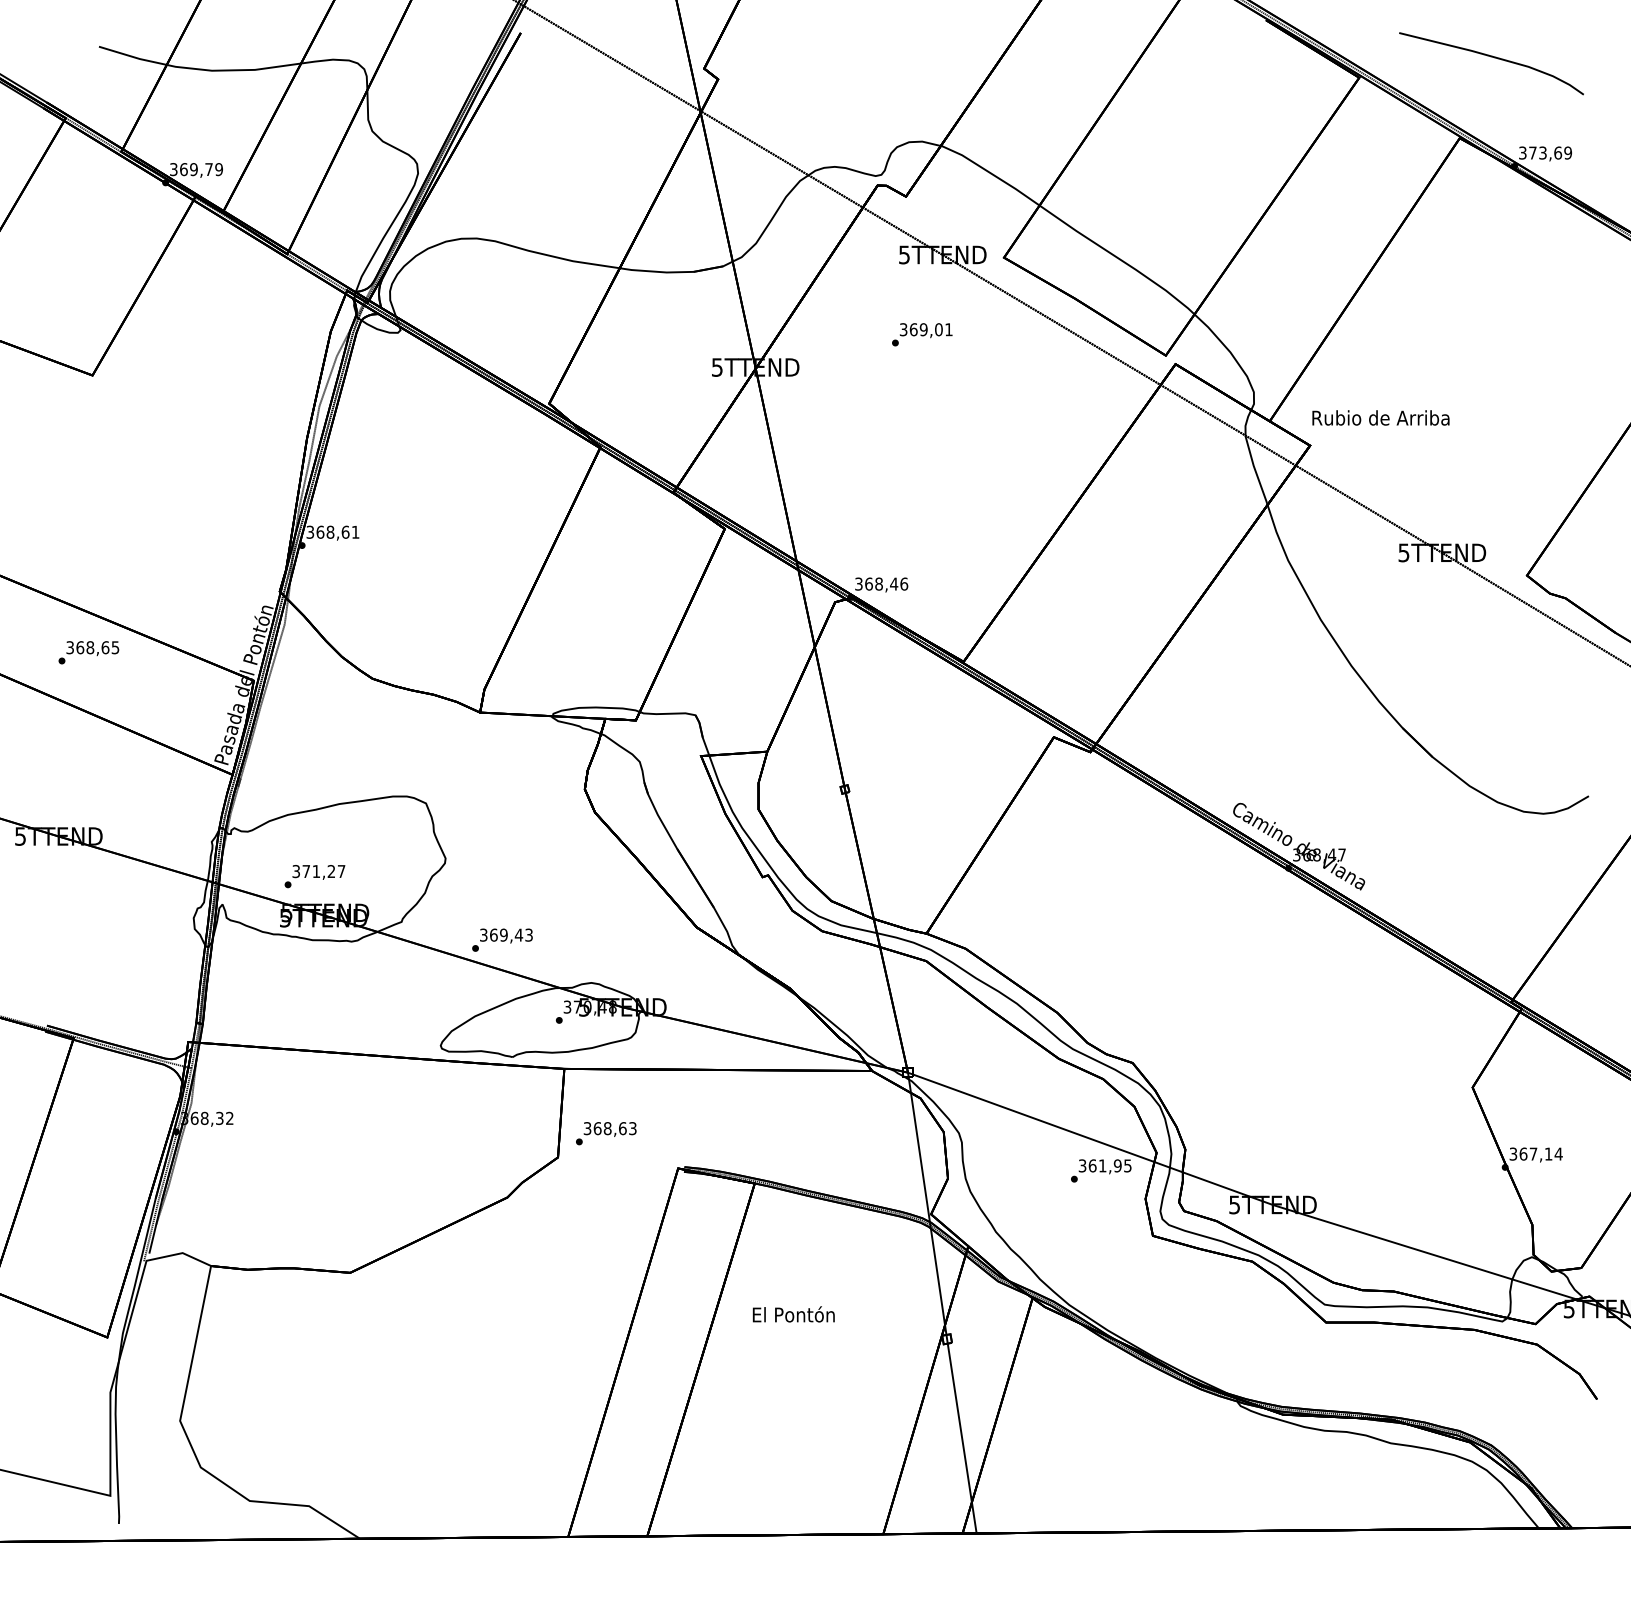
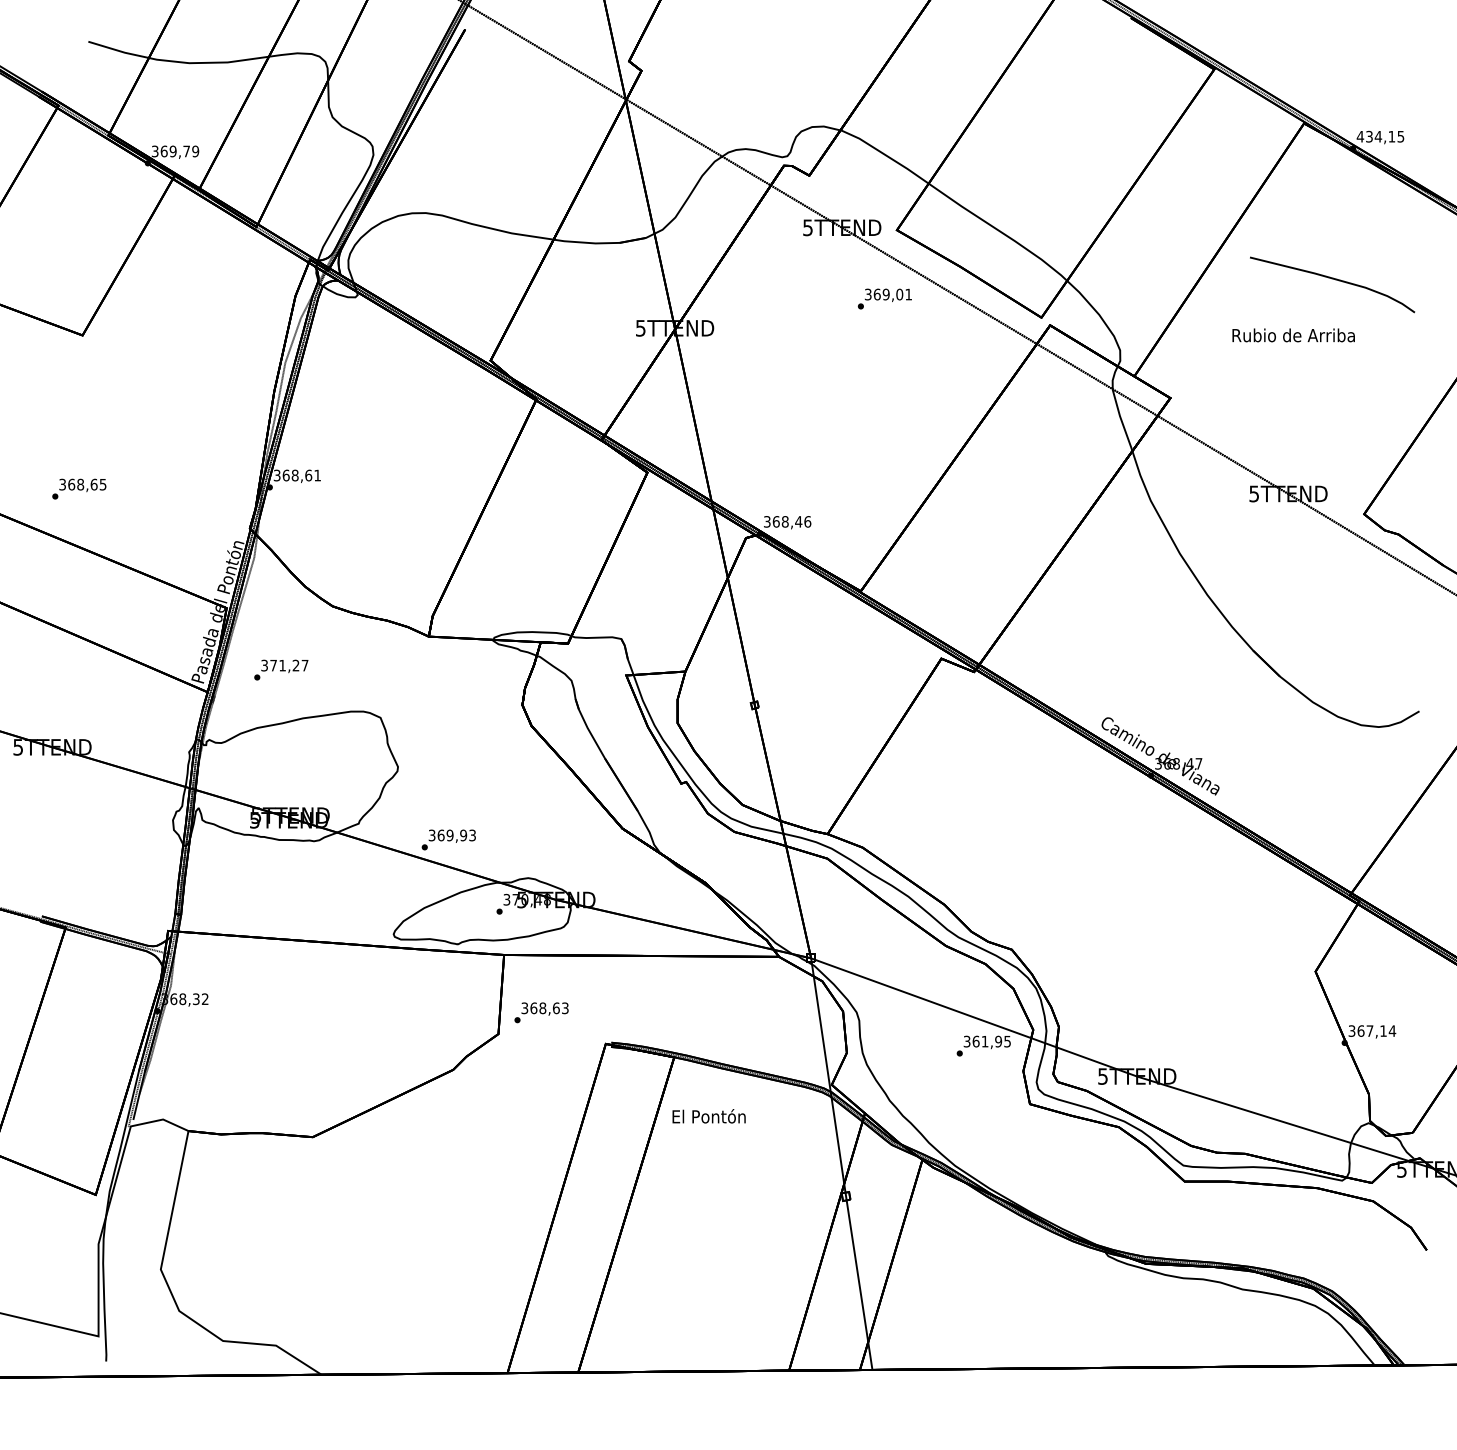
part: (1491, 63) -> (1332, 284), moved
text: (1545, 152) -> (1380, 136), 373,69 -> 434,15
text: (921, 334) -> (884, 298), moved
text: (1380, 418) -> (1293, 335), moved
text: (89, 651) -> (79, 488), moved
text: (315, 875) -> (281, 669), moved
text: (518, 935) -> (463, 835), 369,43 -> 369,93
text: (793, 1314) -> (708, 1116), moved

